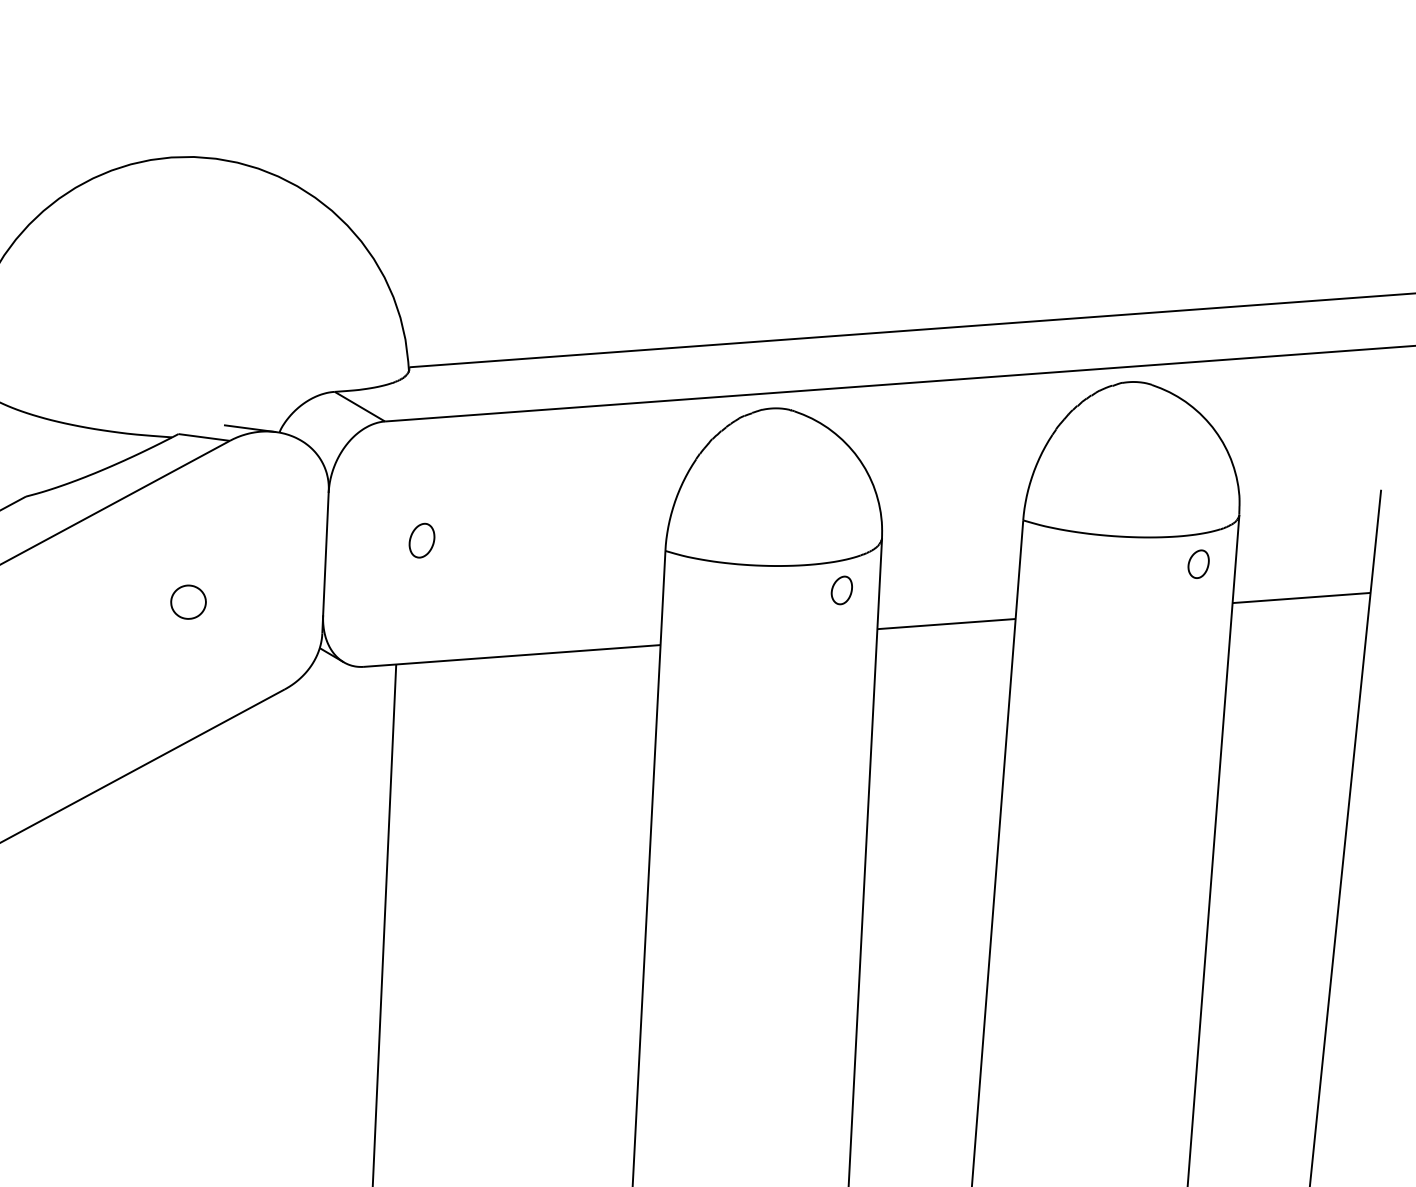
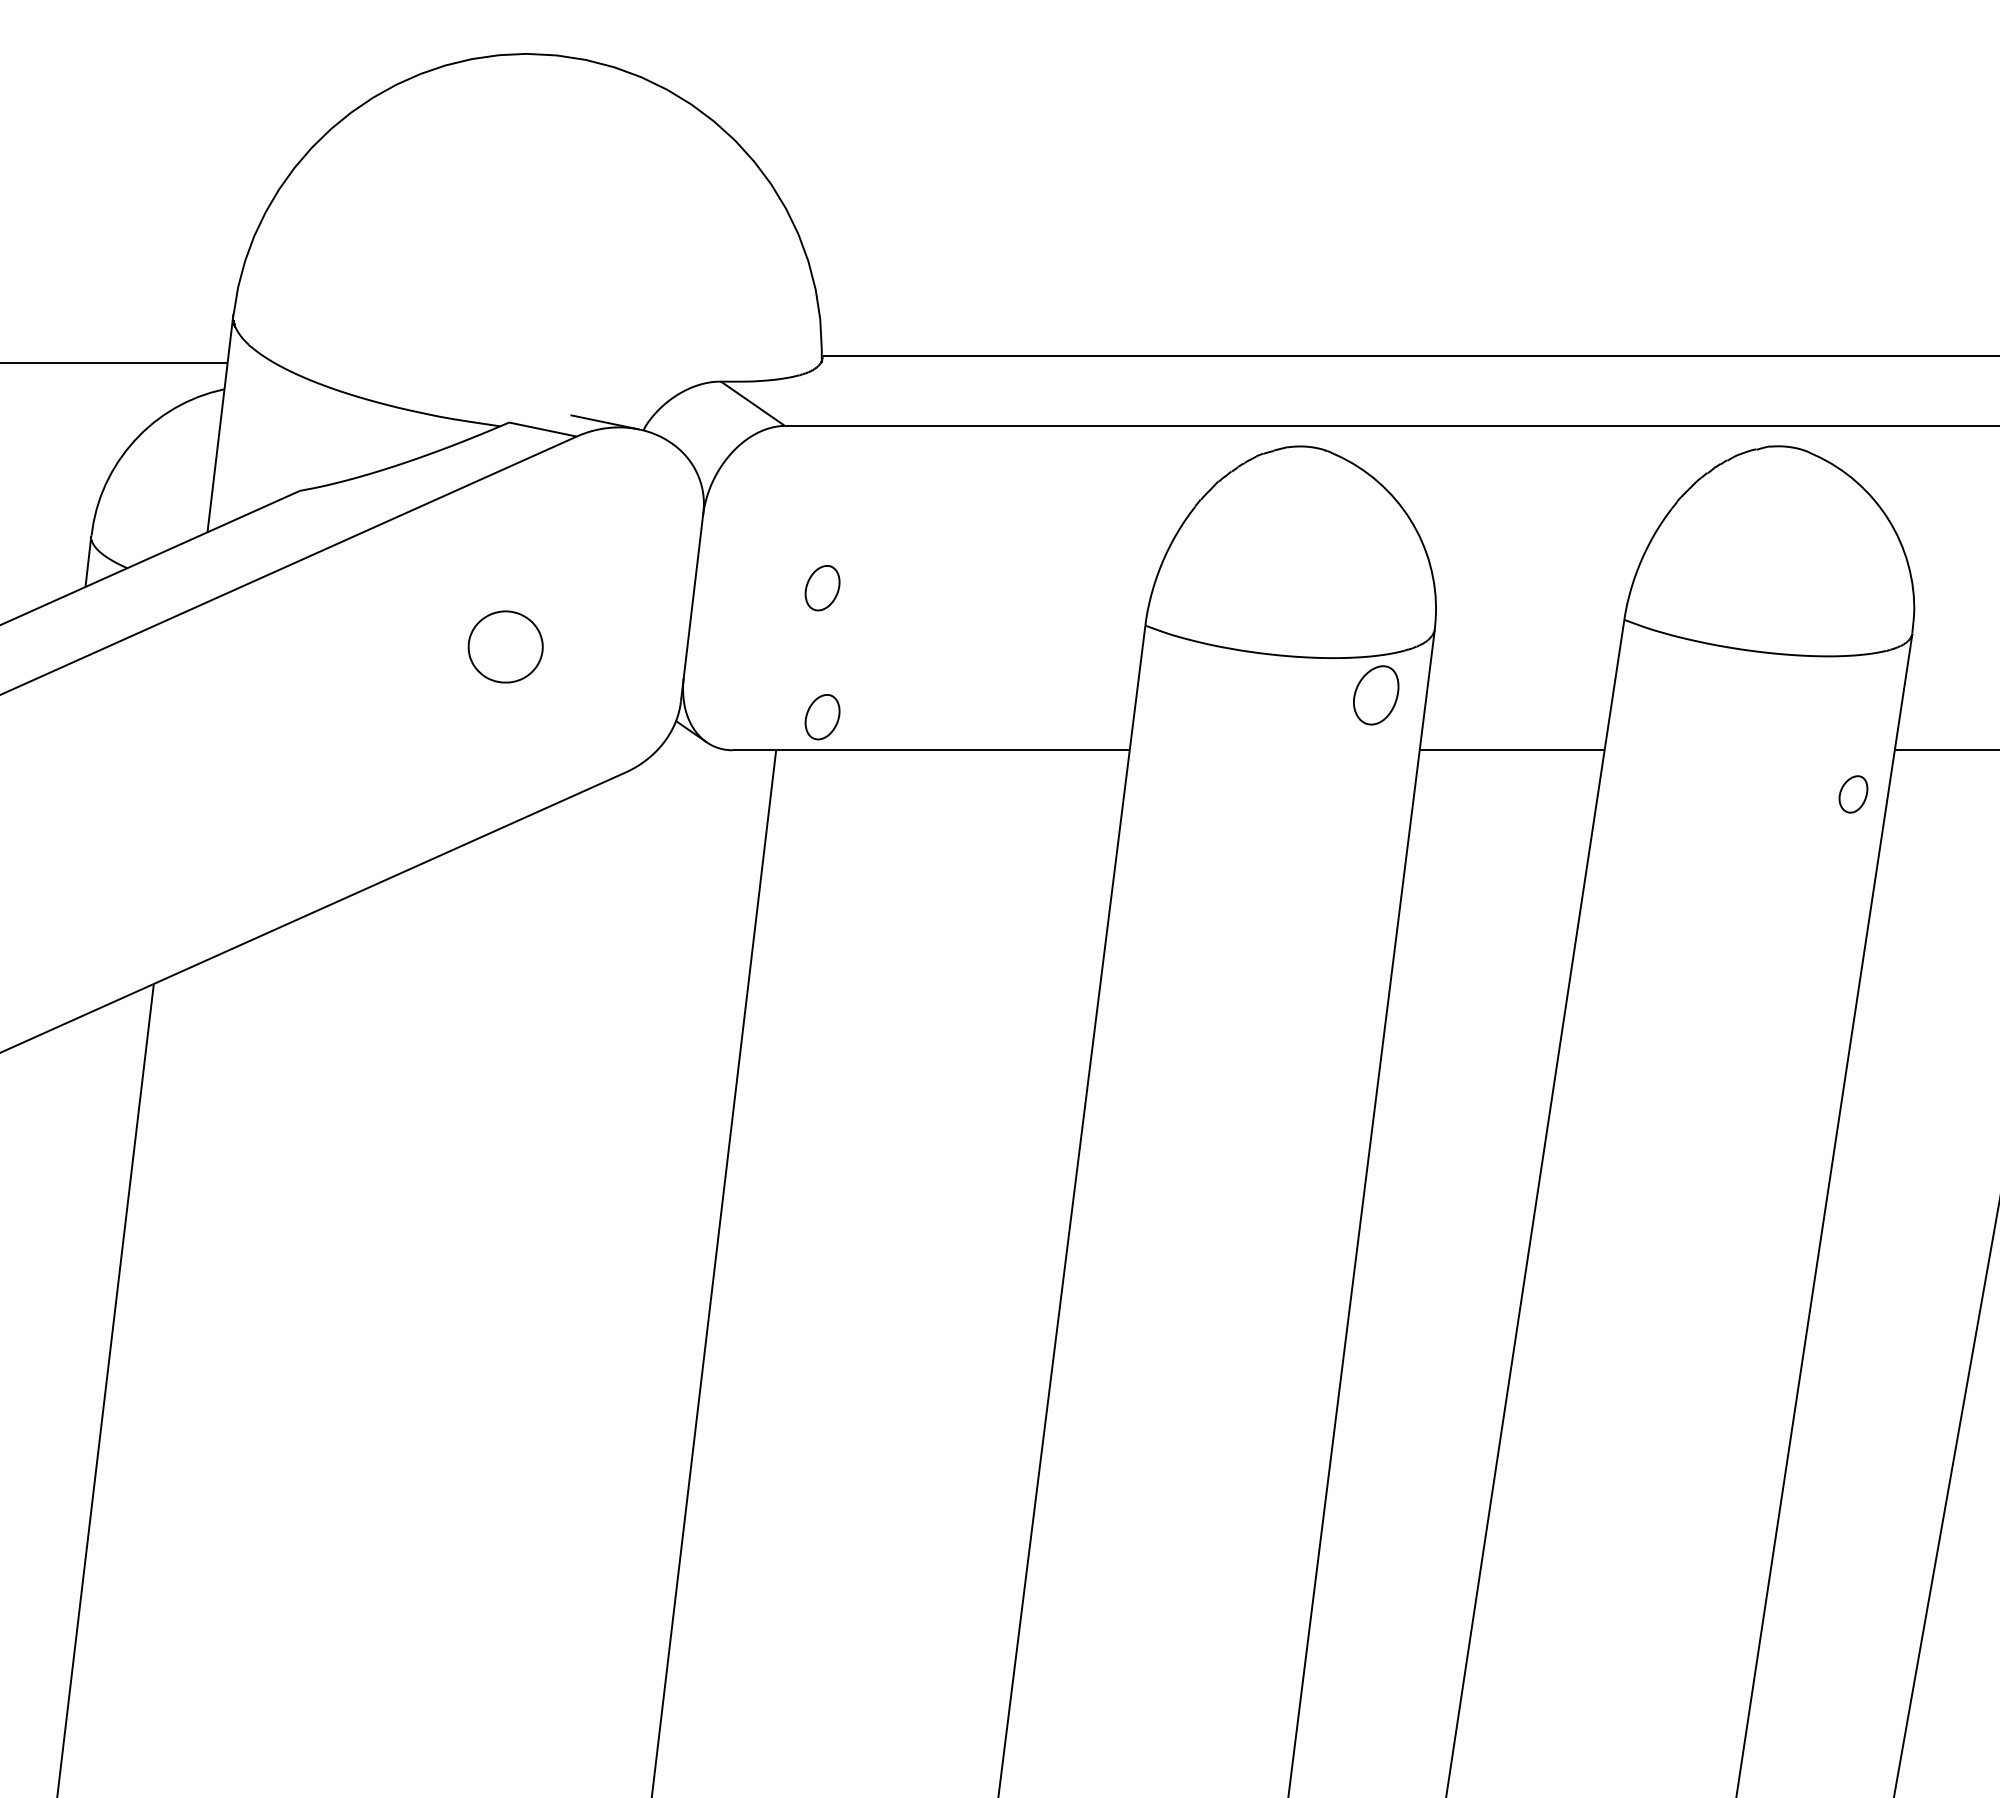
part: (1198, 564) -> (1853, 794), moved
part: (842, 590) -> (1376, 695), size x1.6
part: (188, 602) -> (506, 647), size x1.6
part: (429, 637) -> (822, 717), added

